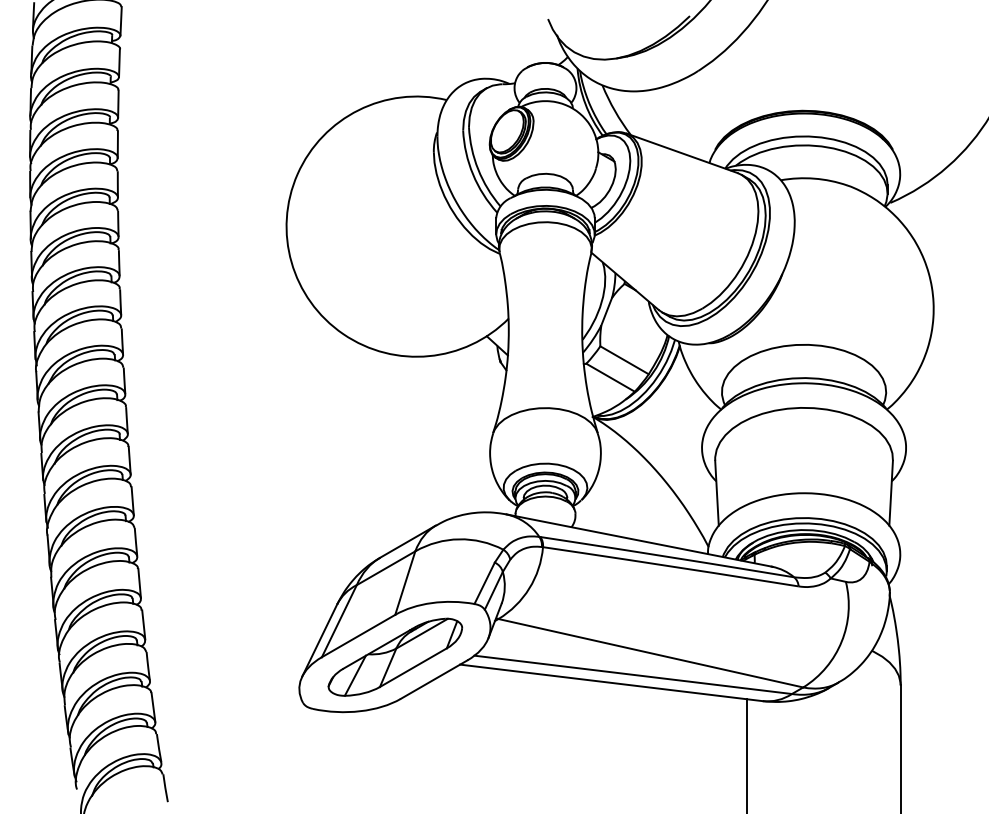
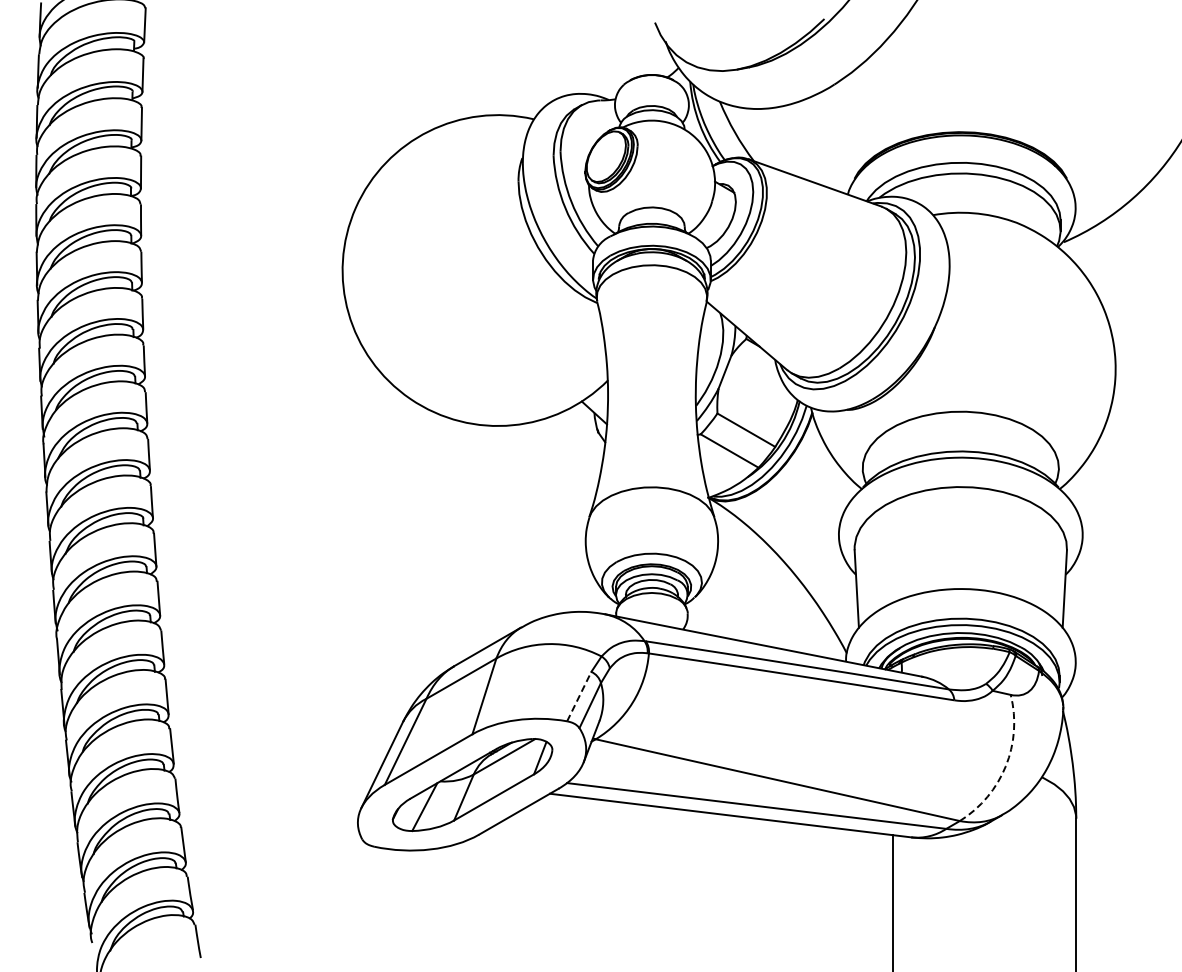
line: (484, 583) -> (579, 696), solid -> dashed
arc: (841, 641) -> (1005, 766), solid -> dashed

